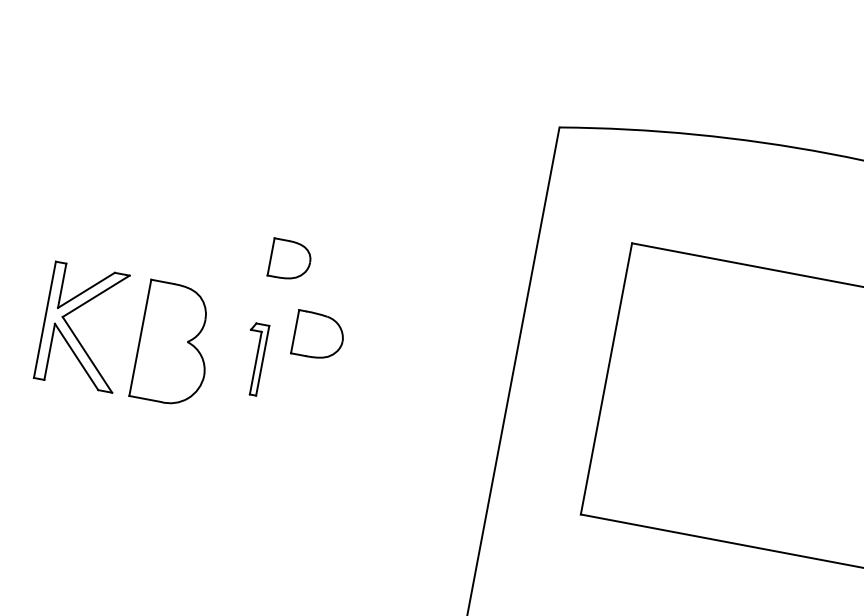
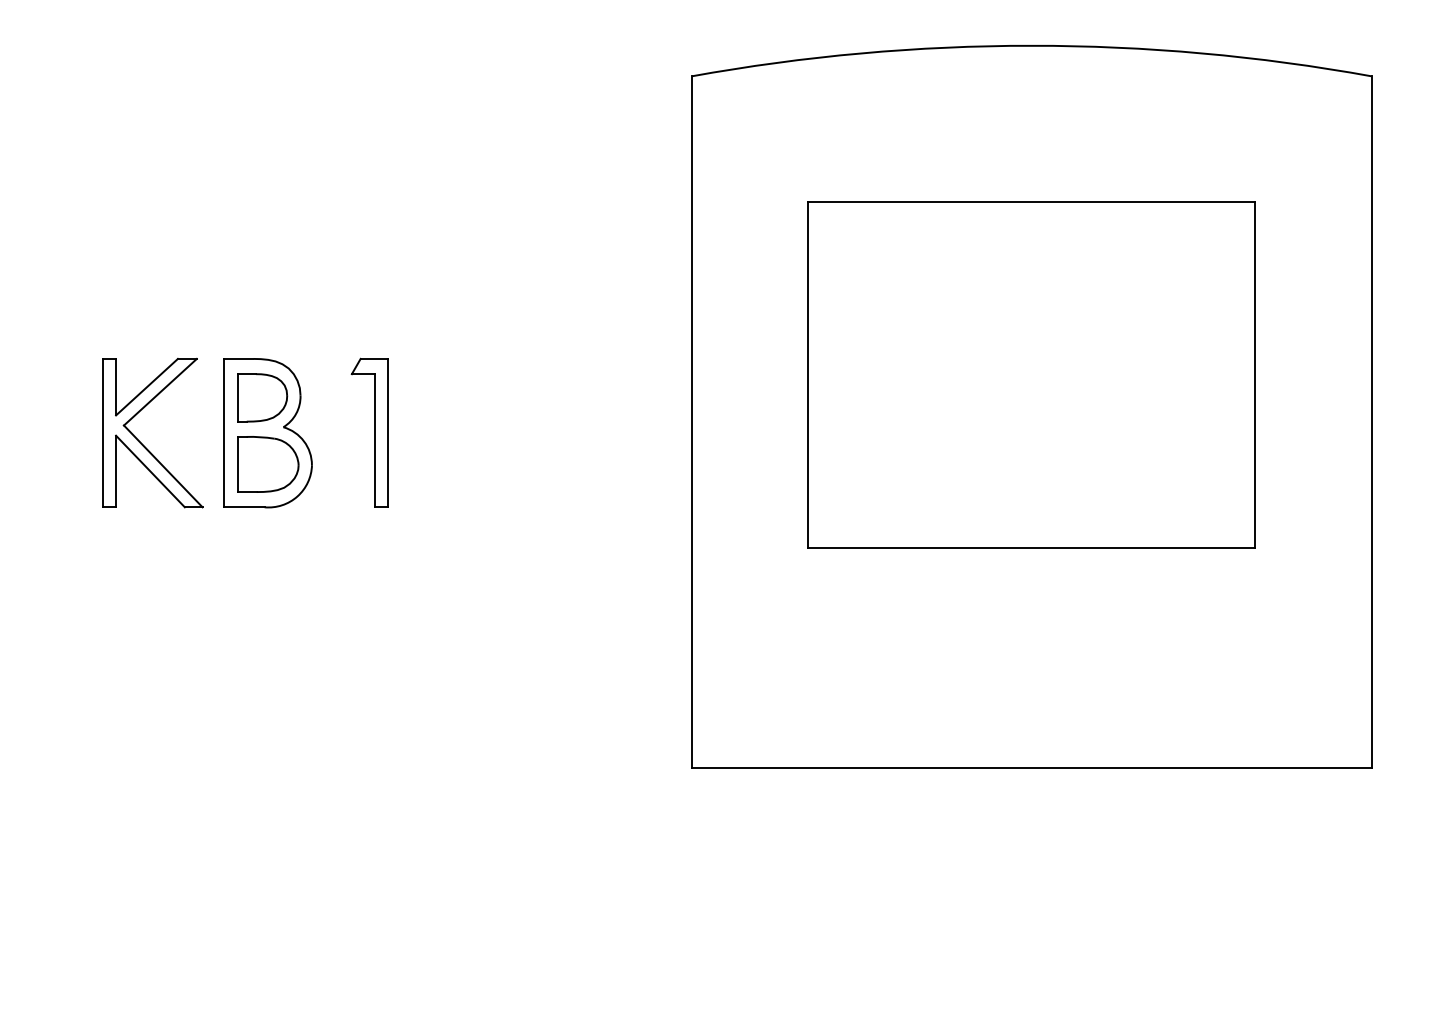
part: (290, 260) -> (262, 397), moved
part: (319, 336) -> (268, 464), moved
part: (254, 358) -> (369, 432), size x1.67

